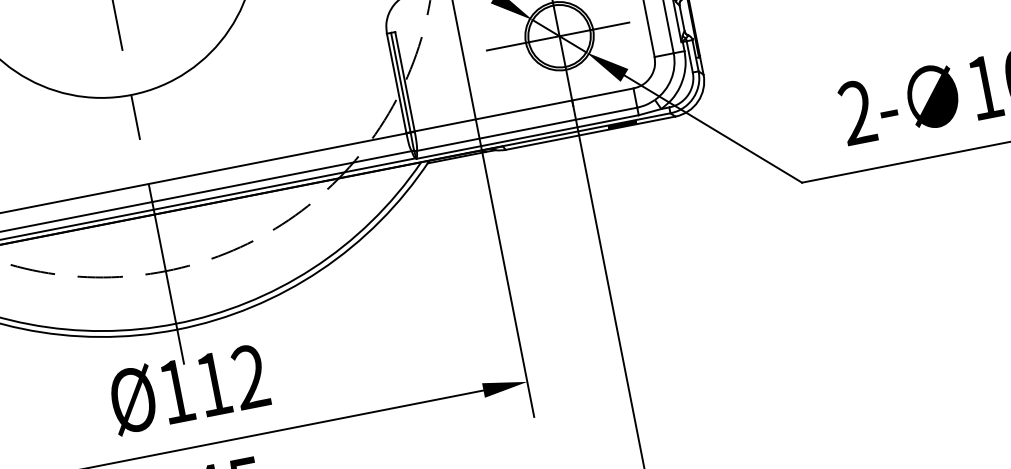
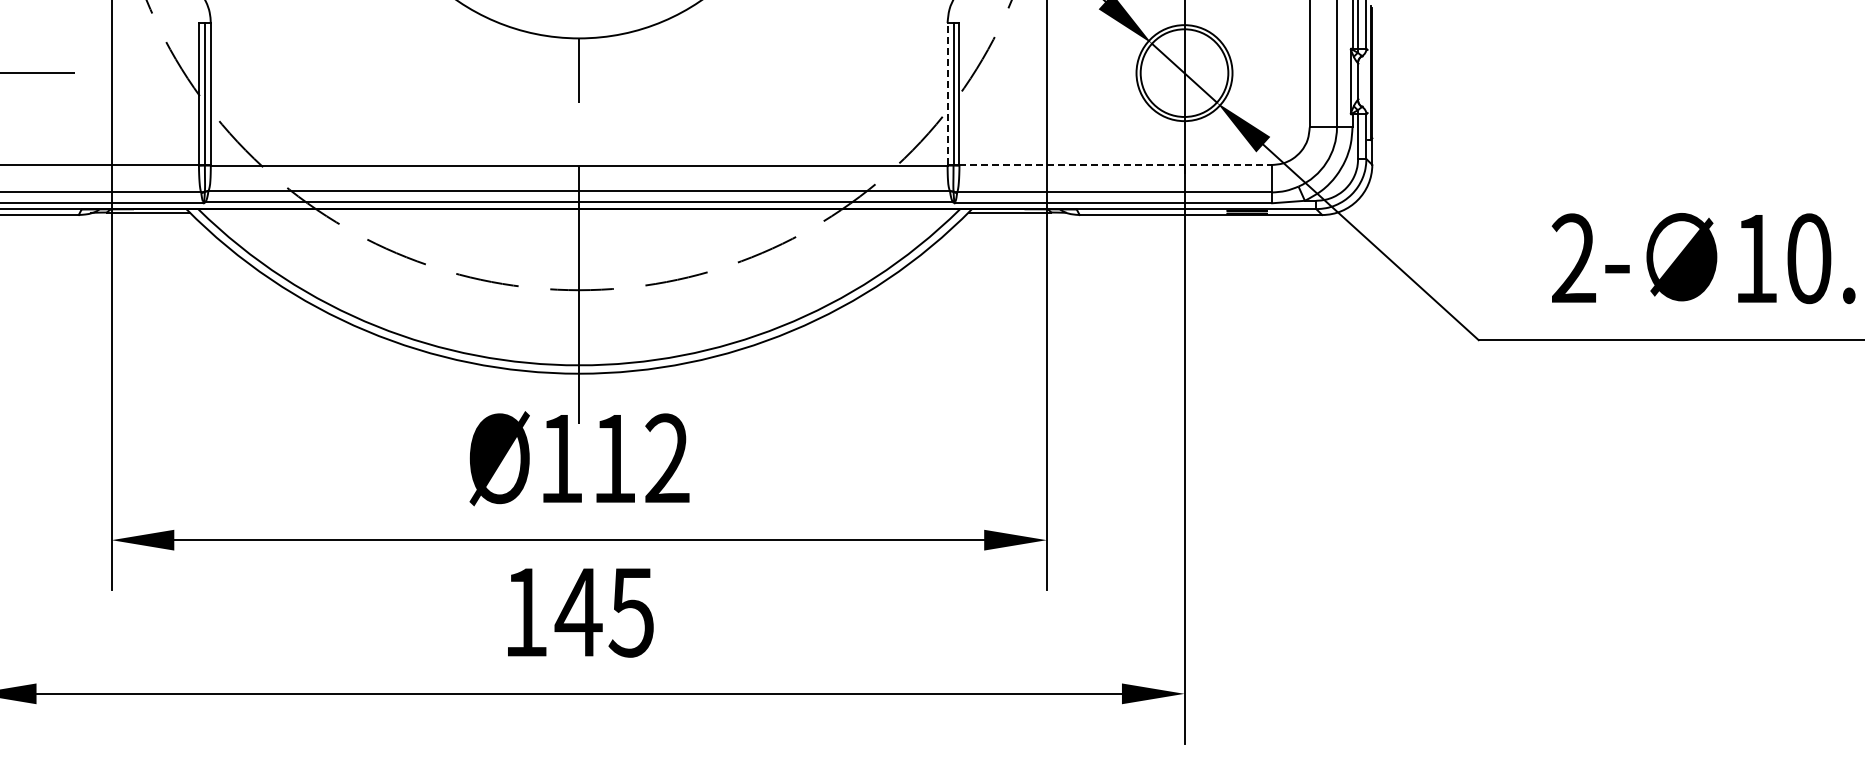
line: (559, 36) -> (1184, 73), removed
line: (396, 83) -> (947, 94), solid -> dashed
line: (524, 109) -> (1116, 164), solid -> dashed

